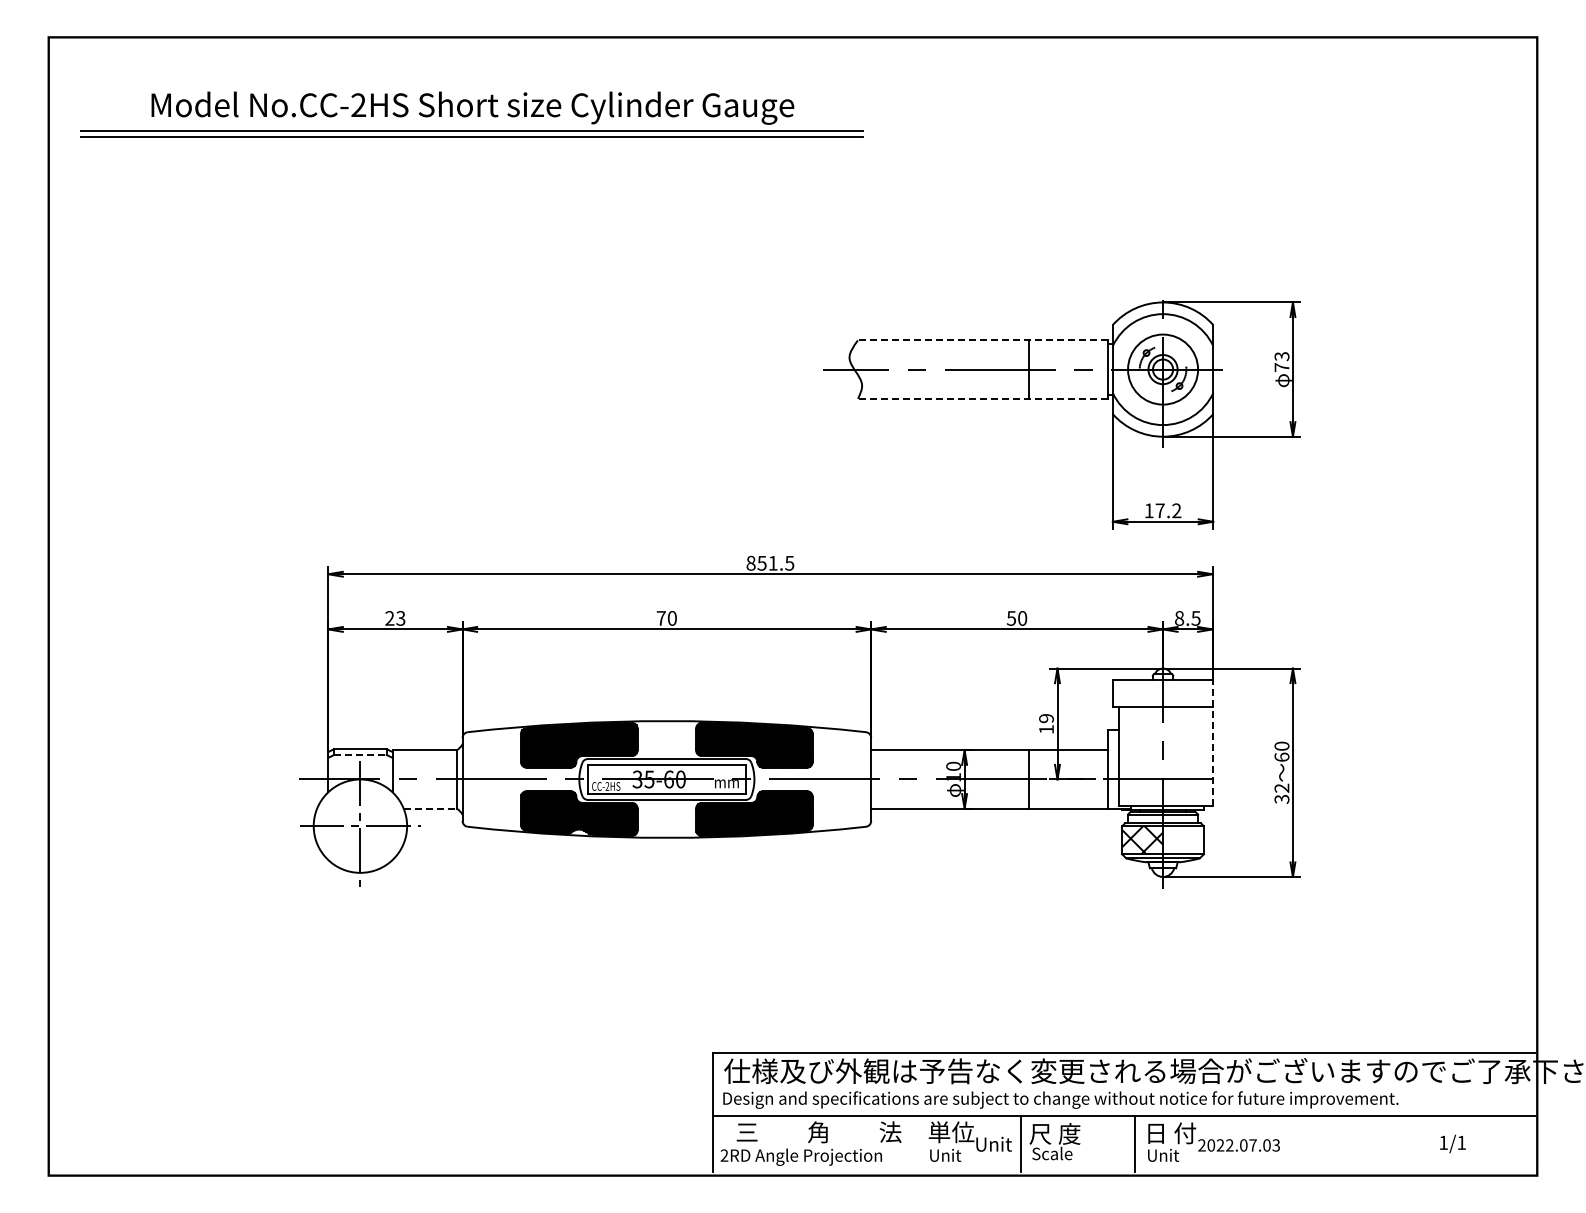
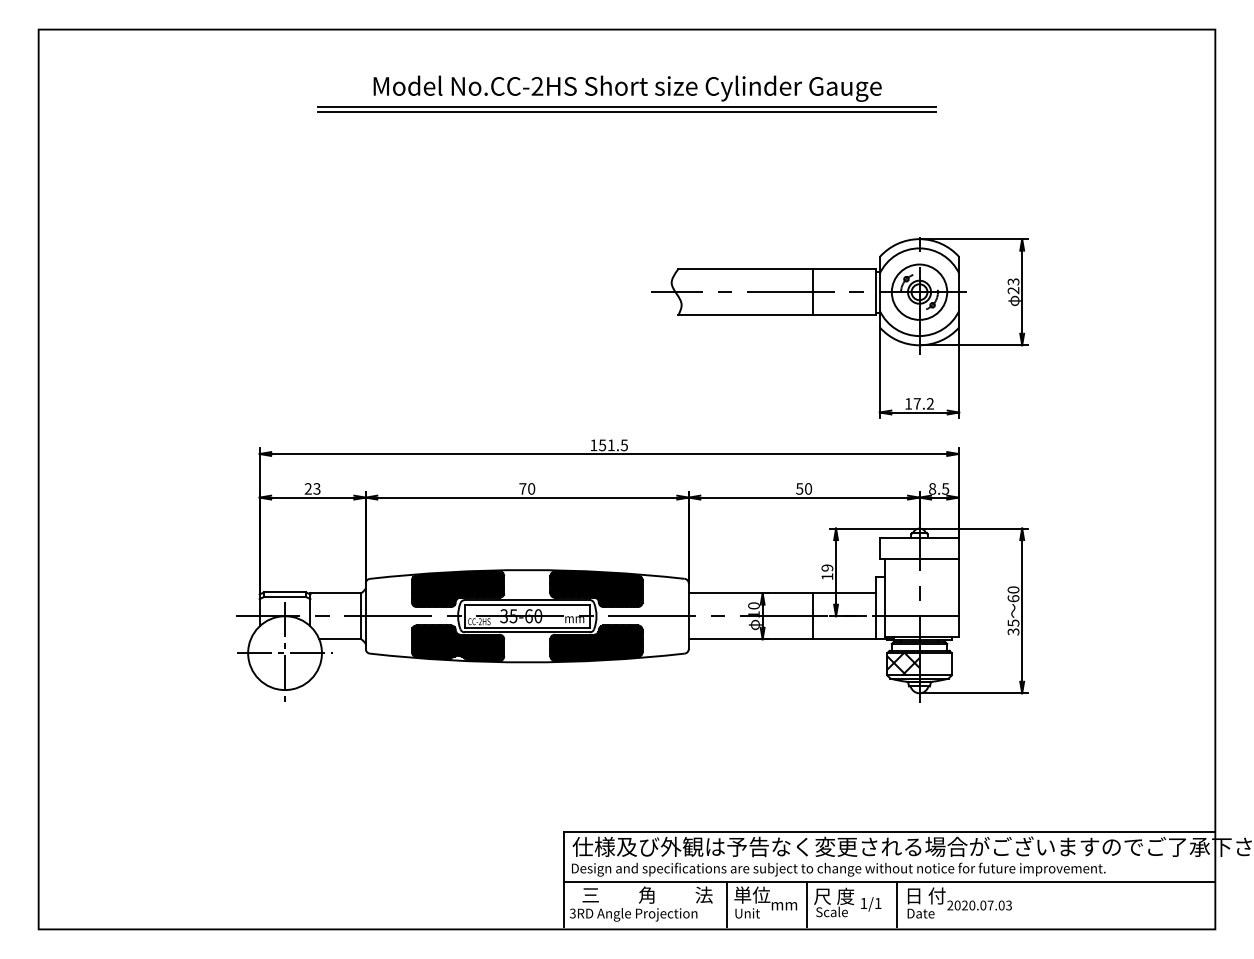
part: (471, 114) -> (626, 93), moved
line: (982, 340) -> (776, 269), dashed -> solid
text: (1281, 367) -> (1013, 290), 73 -> 23
line: (982, 398) -> (776, 315), dashed -> solid
text: (750, 562) -> (593, 444), 851.5 -> 151.5
line: (1212, 743) -> (958, 587), dashed -> solid
line: (360, 754) -> (285, 596), dashed -> solid
text: (1281, 787) -> (1013, 622), 32 -> 35
line: (430, 808) -> (340, 639), dashed -> solid
line: (918, 1143) -> (726, 903), added
text: (993, 1143) -> (785, 903), Unit -> mm
text: (1452, 1143) -> (870, 903), moved
text: (1229, 1145) -> (972, 905), 2022.07.03 -> 2020.07.03
text: (724, 1155) -> (572, 913), 2RD -> 3RD
text: (1165, 1155) -> (921, 913), Unit -> Date

